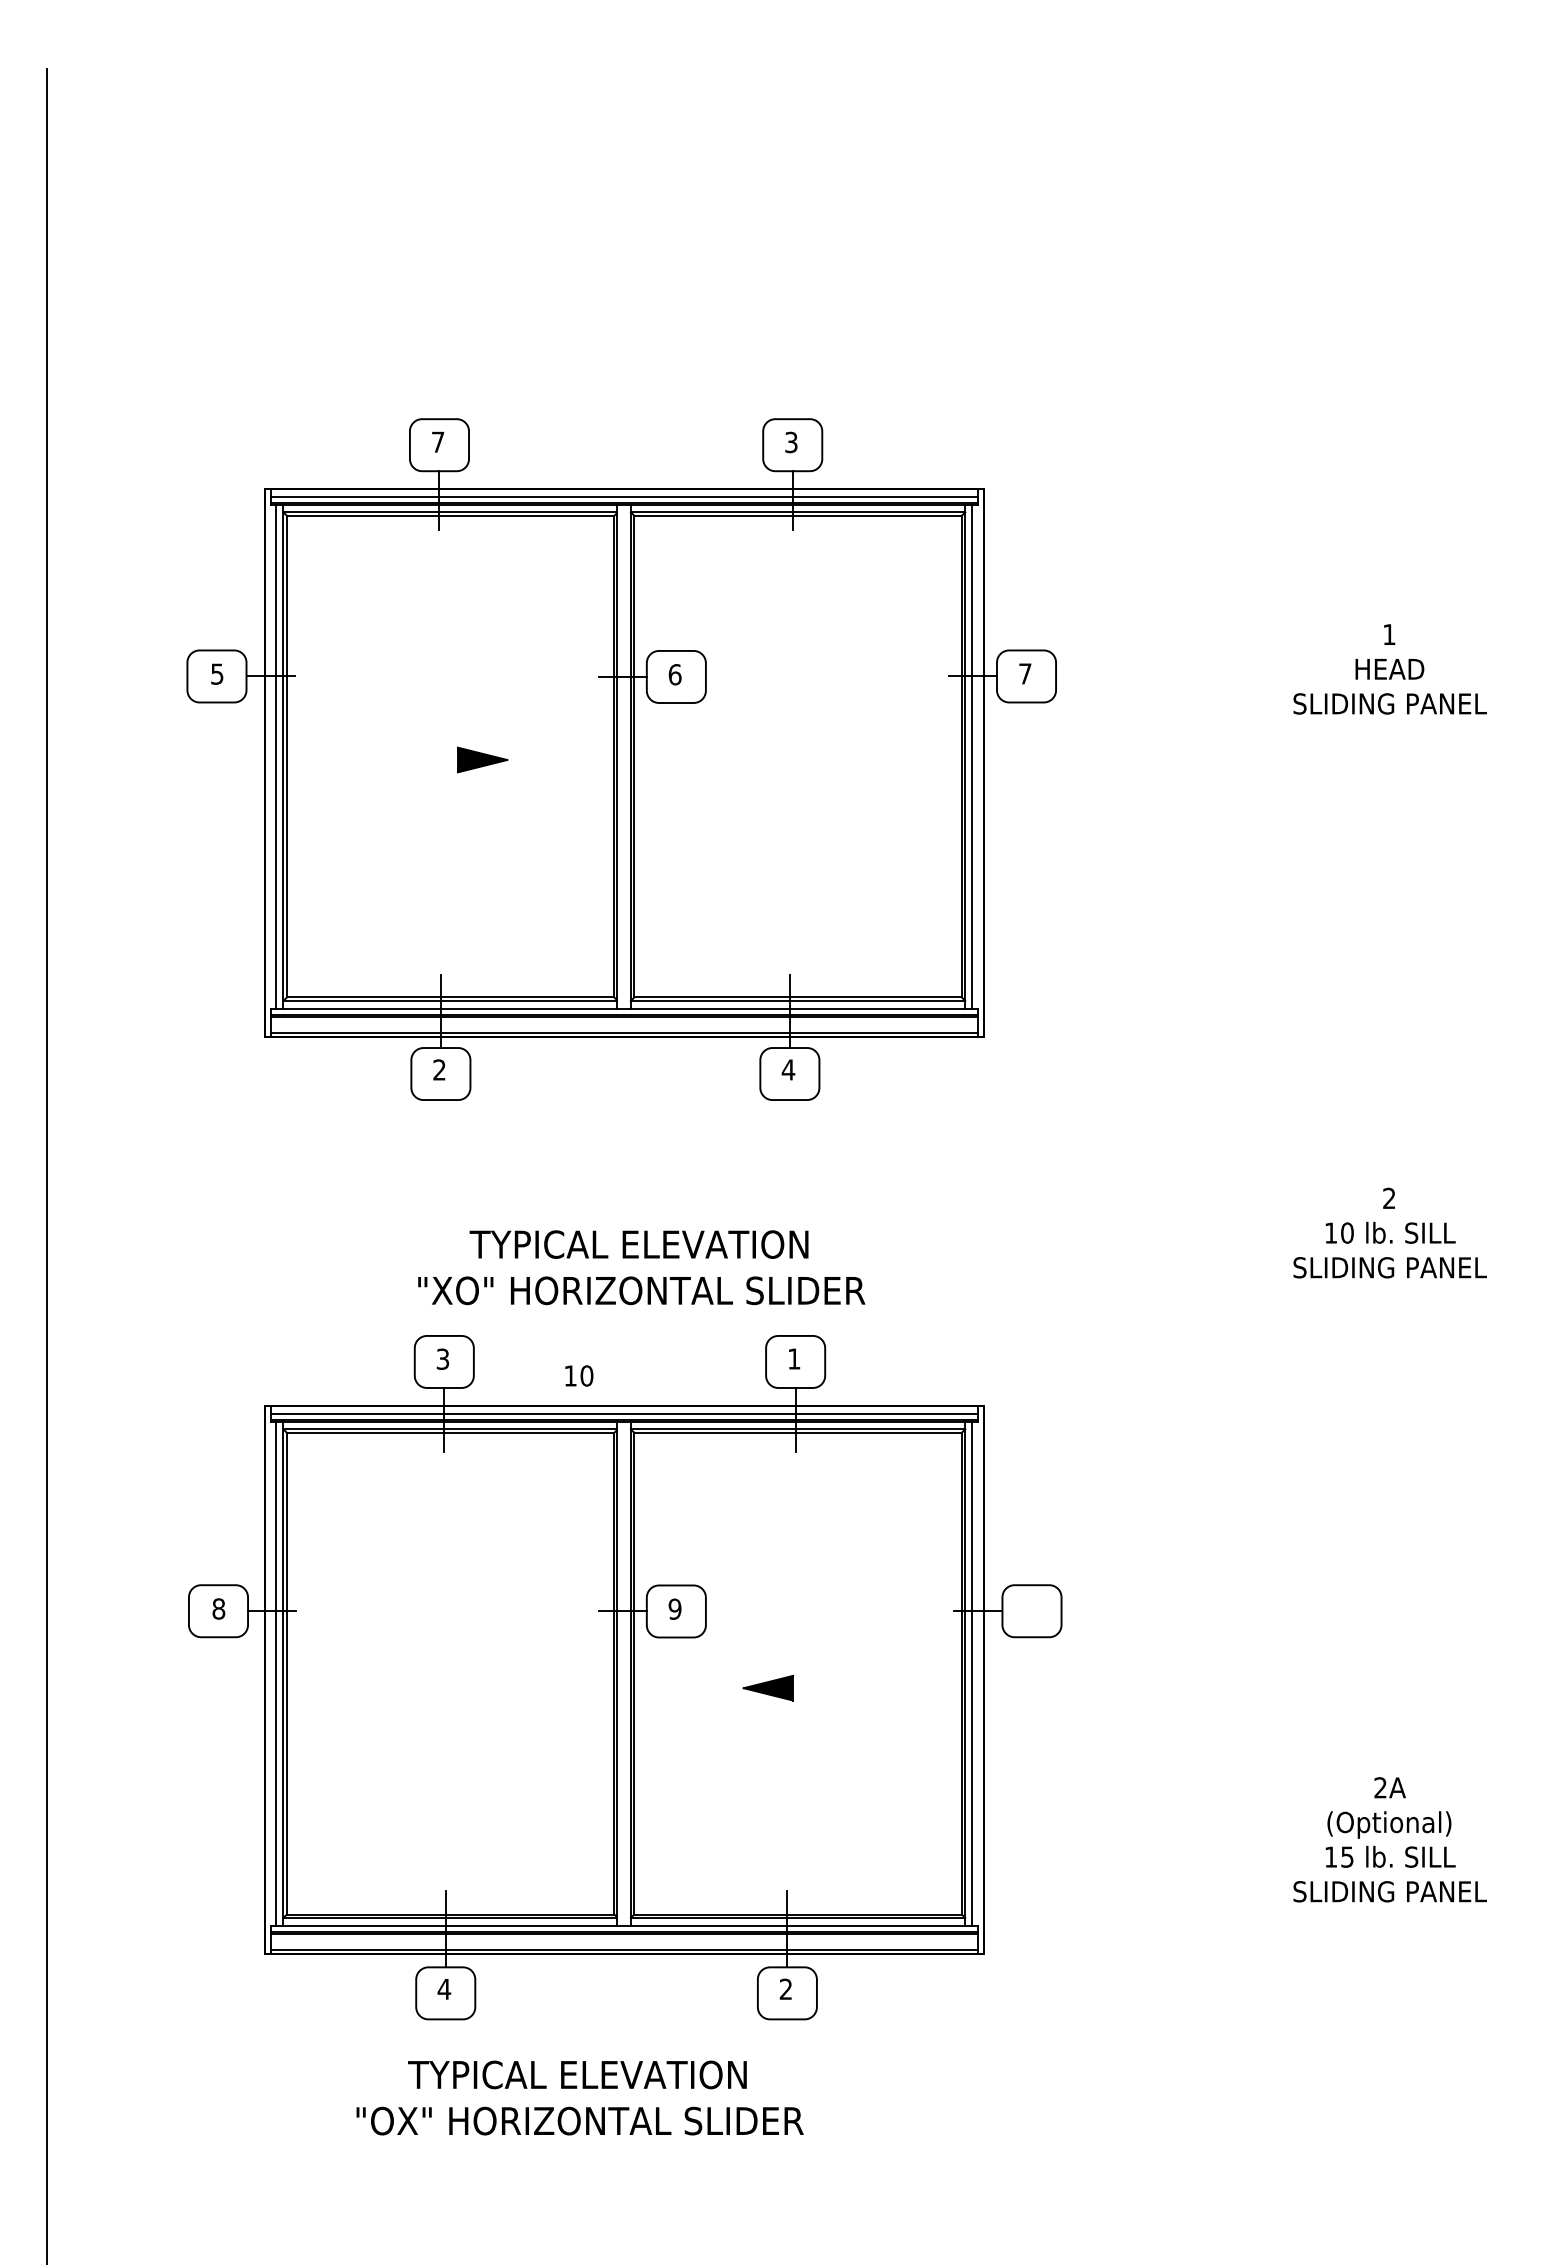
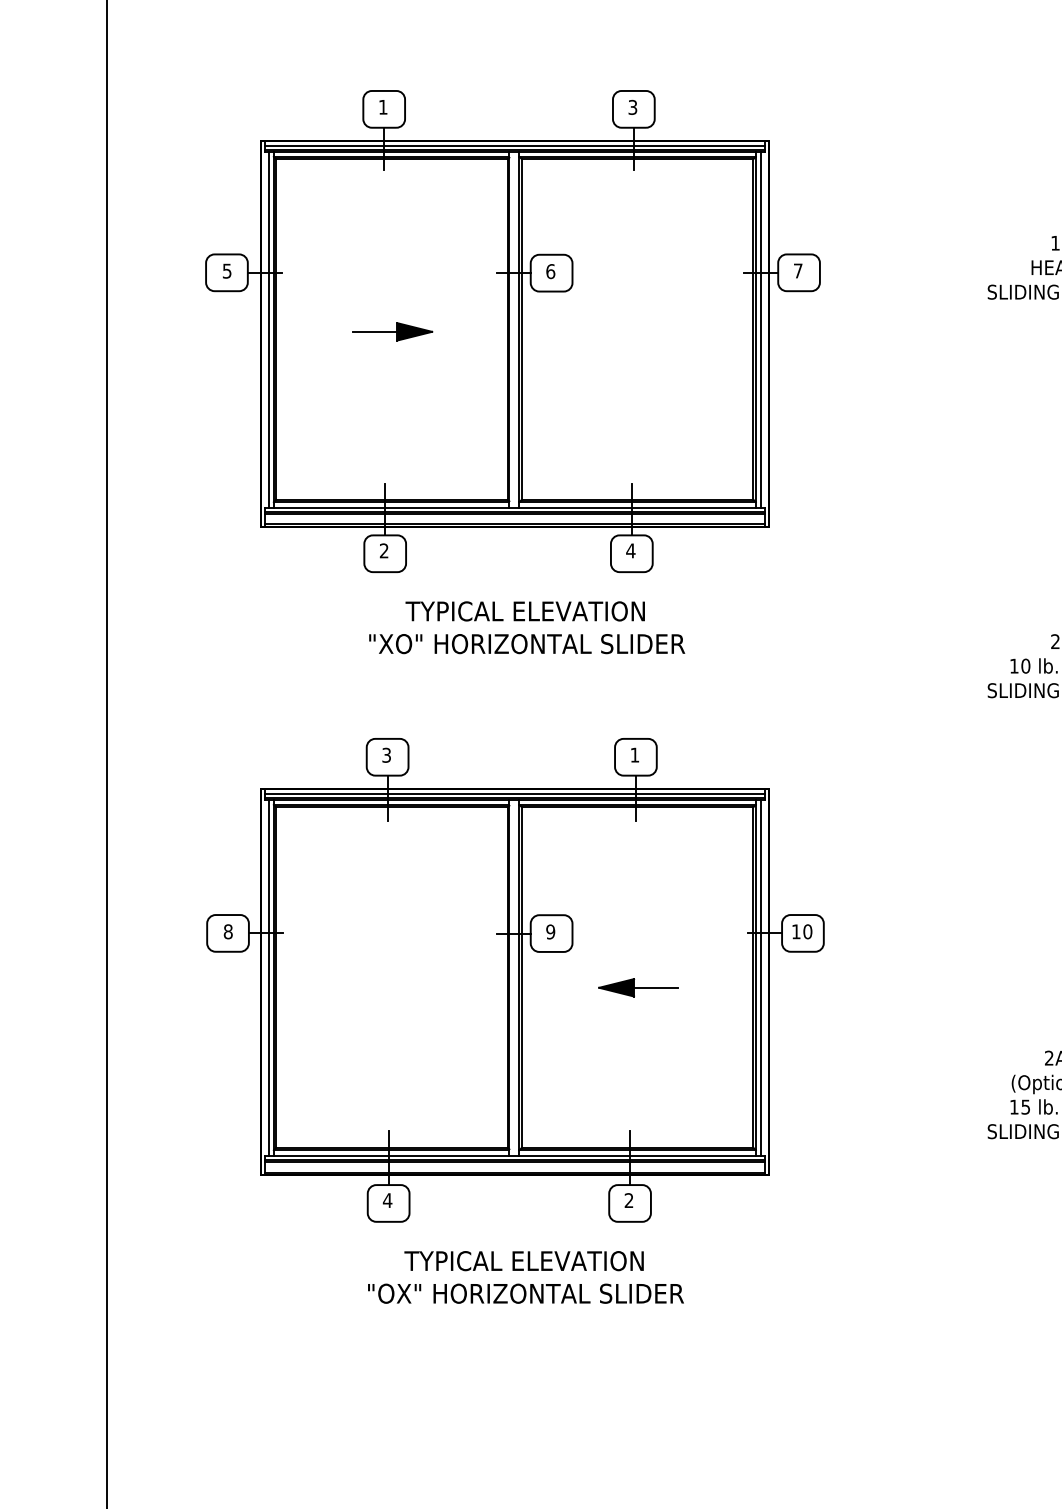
text: (438, 441) -> (383, 106), 7 -> 1
line: (426, 760) -> (375, 332), added
text: (641, 1267) -> (526, 627), moved
text: (579, 1375) -> (802, 931), moved
line: (824, 1688) -> (656, 988), added
text: (579, 2097) -> (525, 1277), moved

